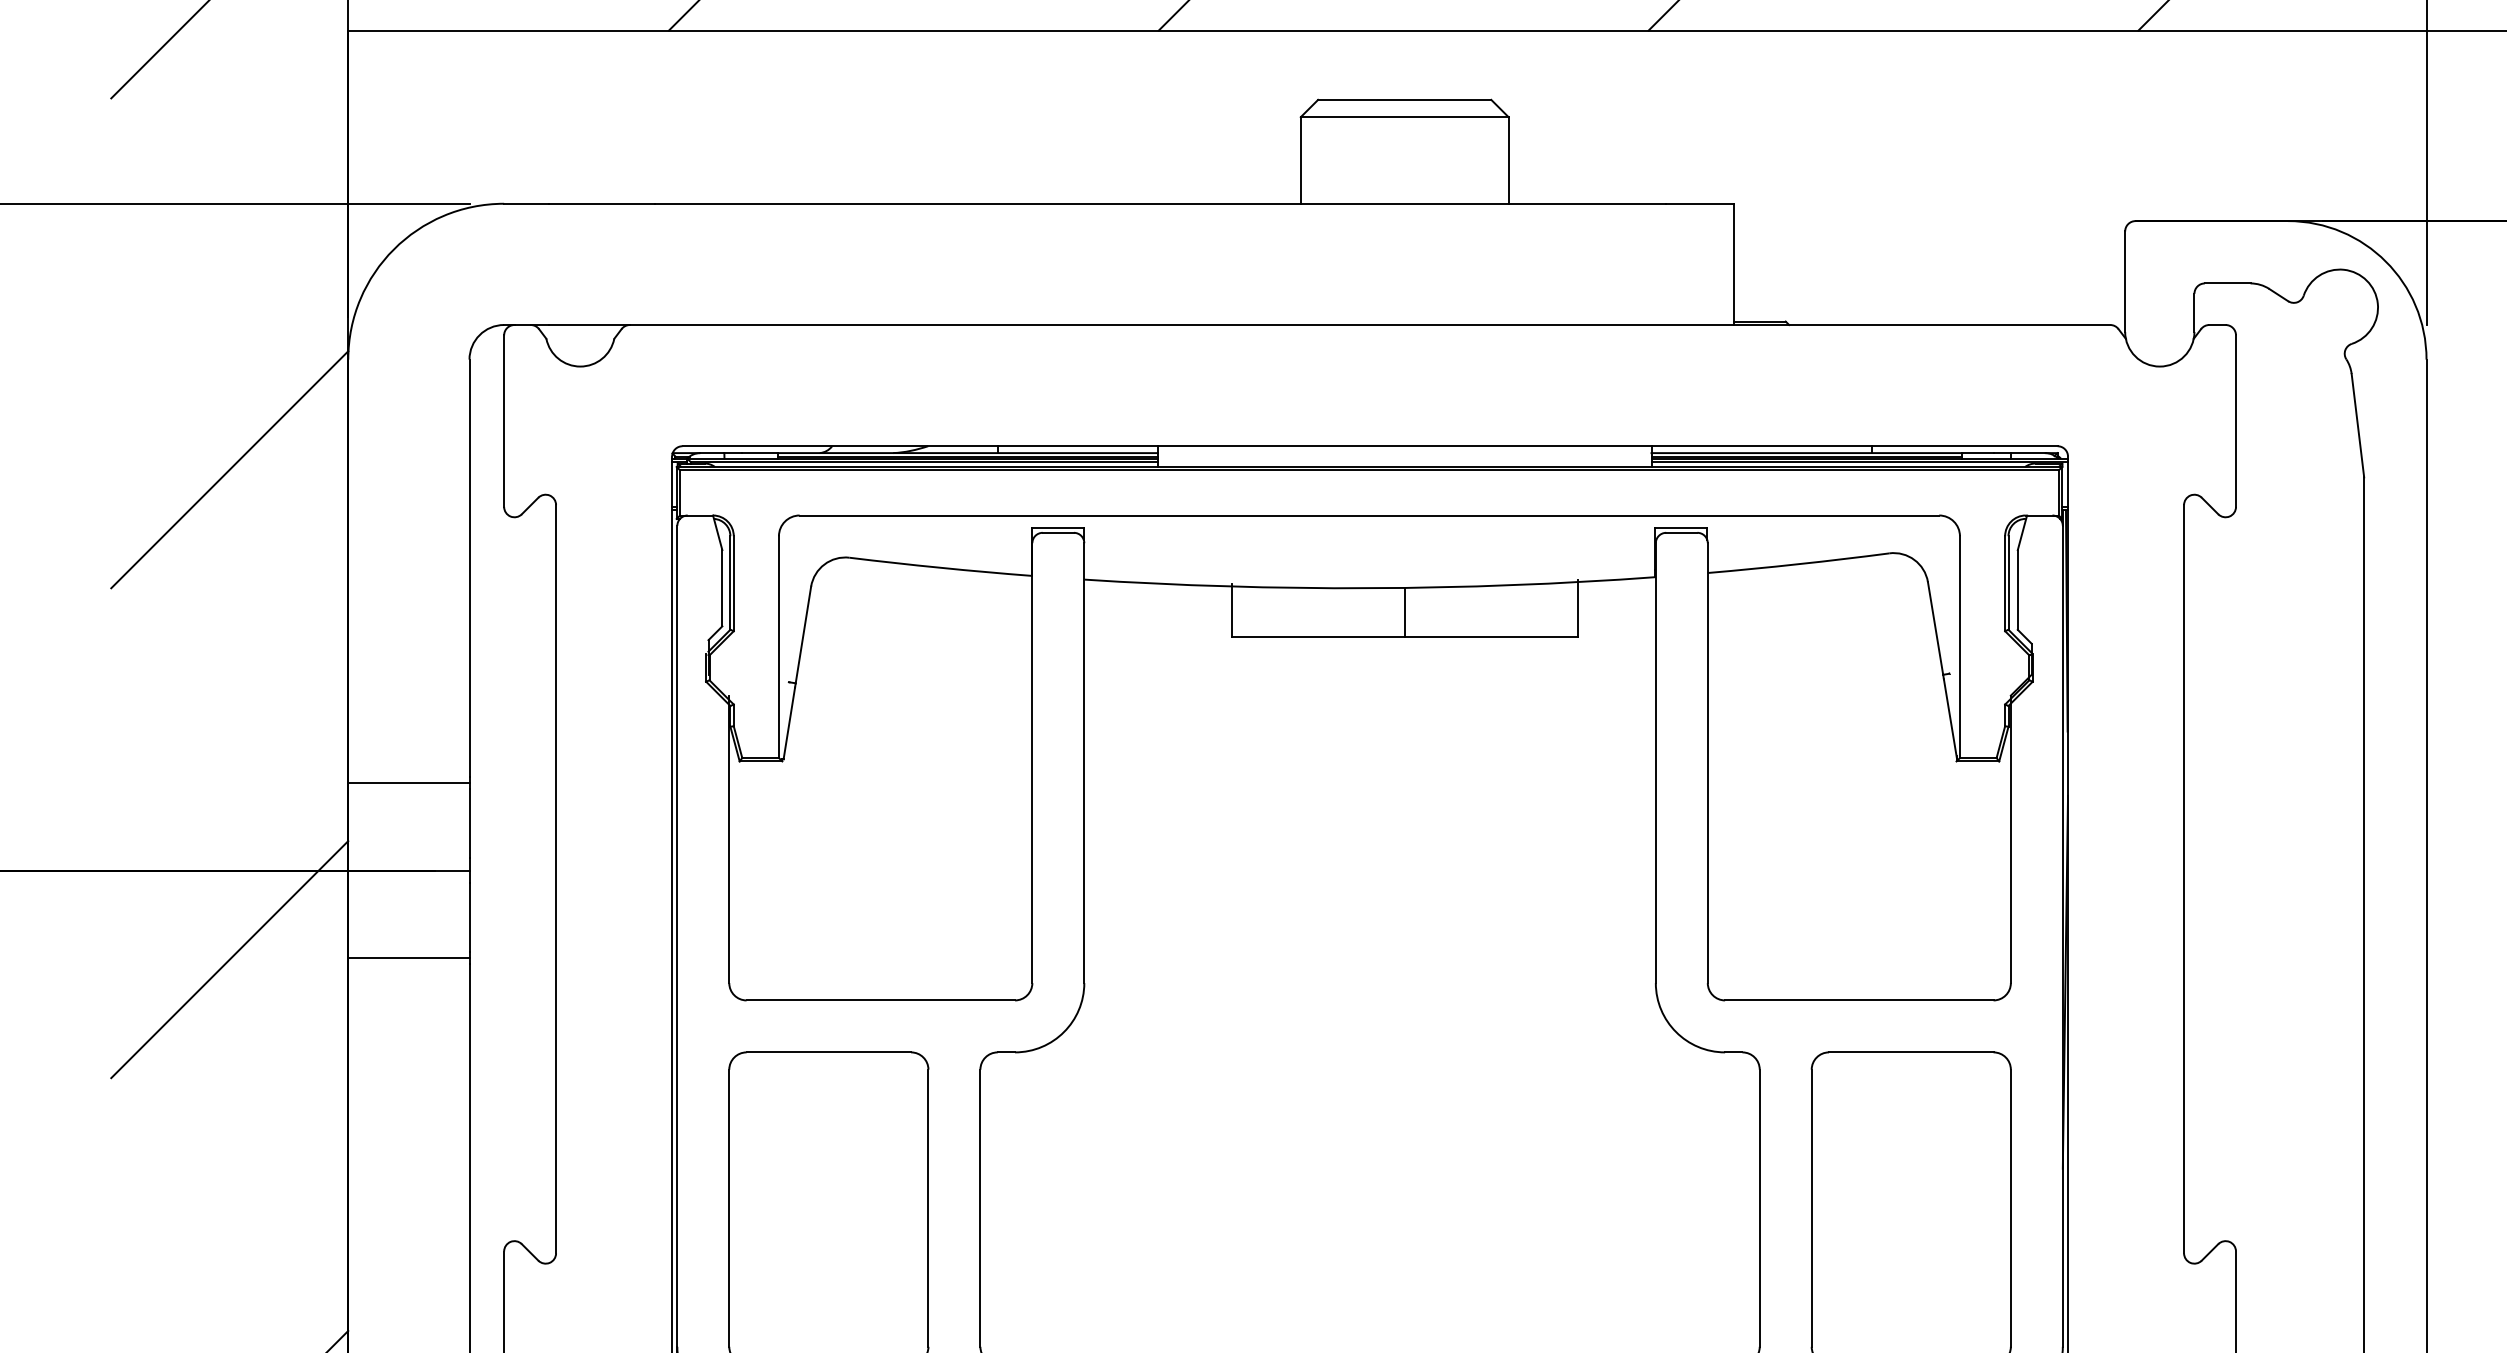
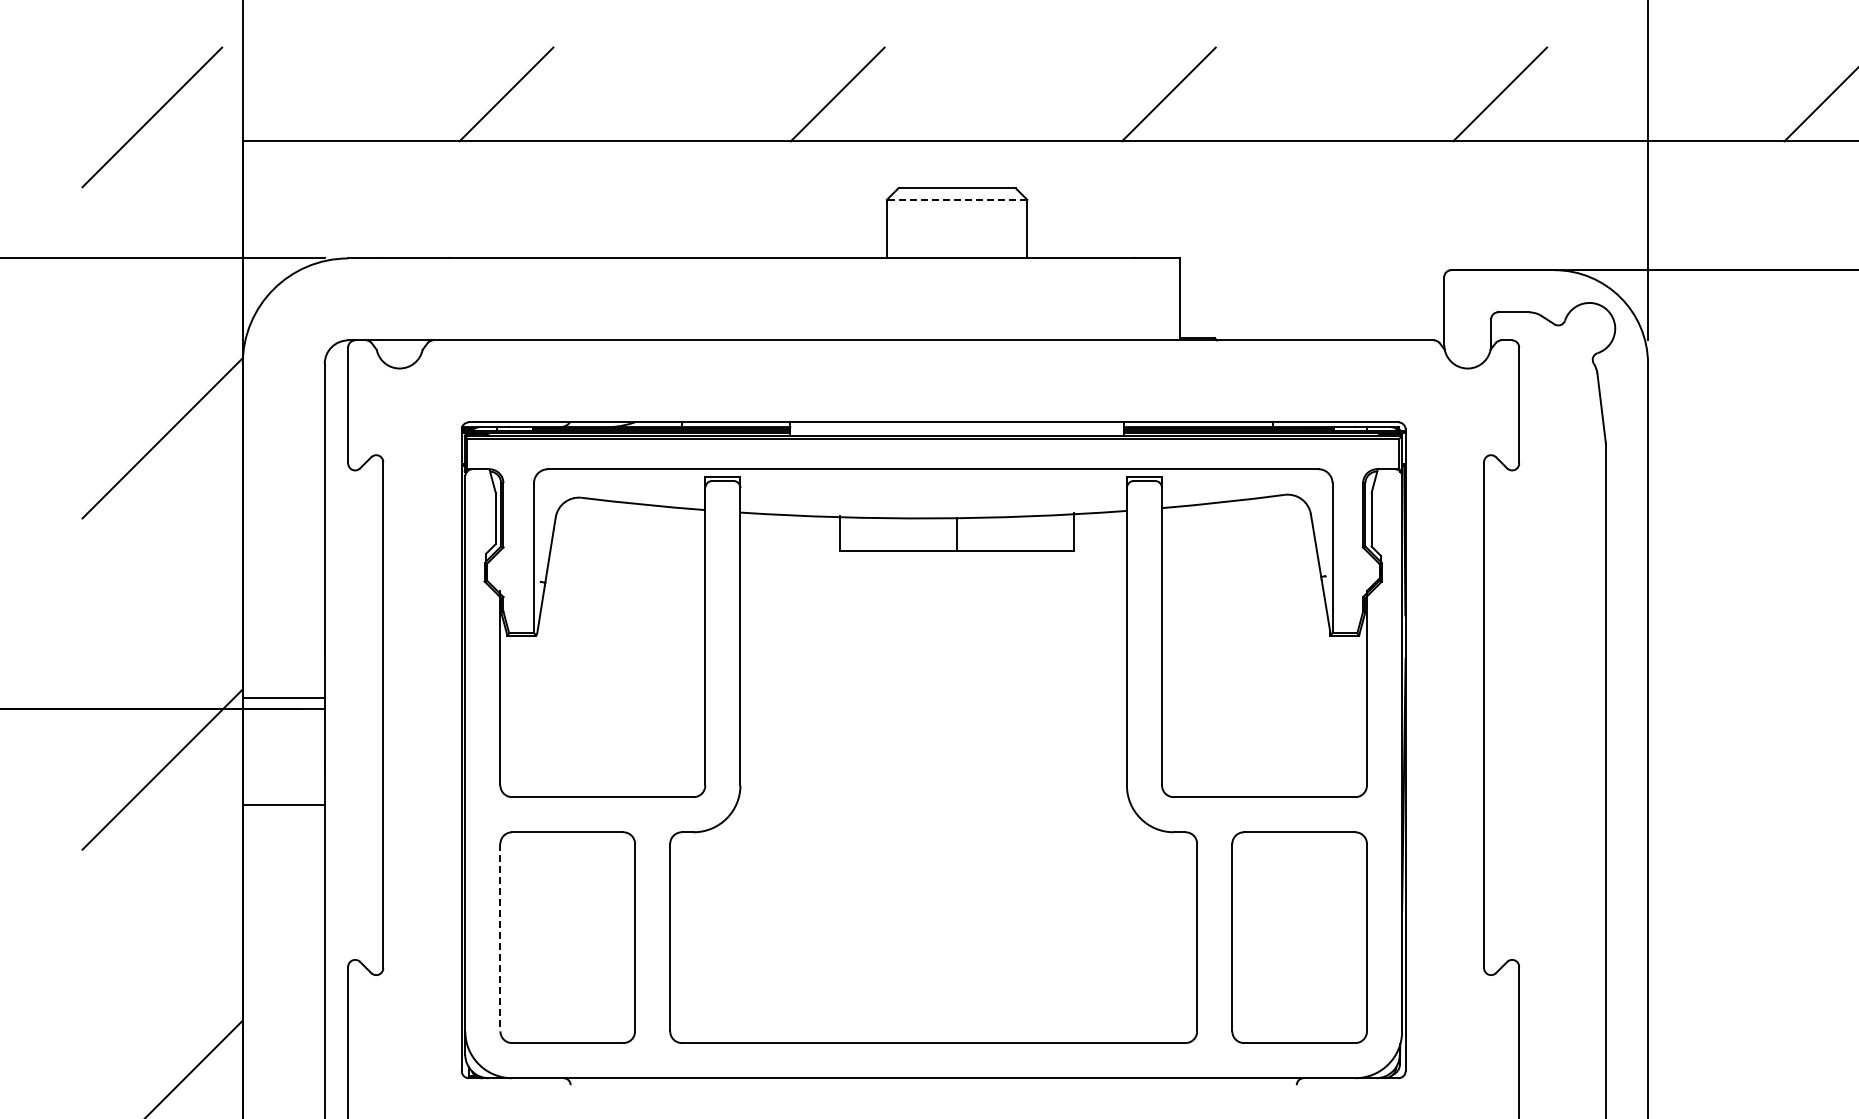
line: (1403, 116) -> (956, 199), solid -> dashed
line: (408, 783) -> (283, 698), moved
line: (408, 958) -> (283, 804), moved
line: (729, 1208) -> (500, 937), solid -> dashed

